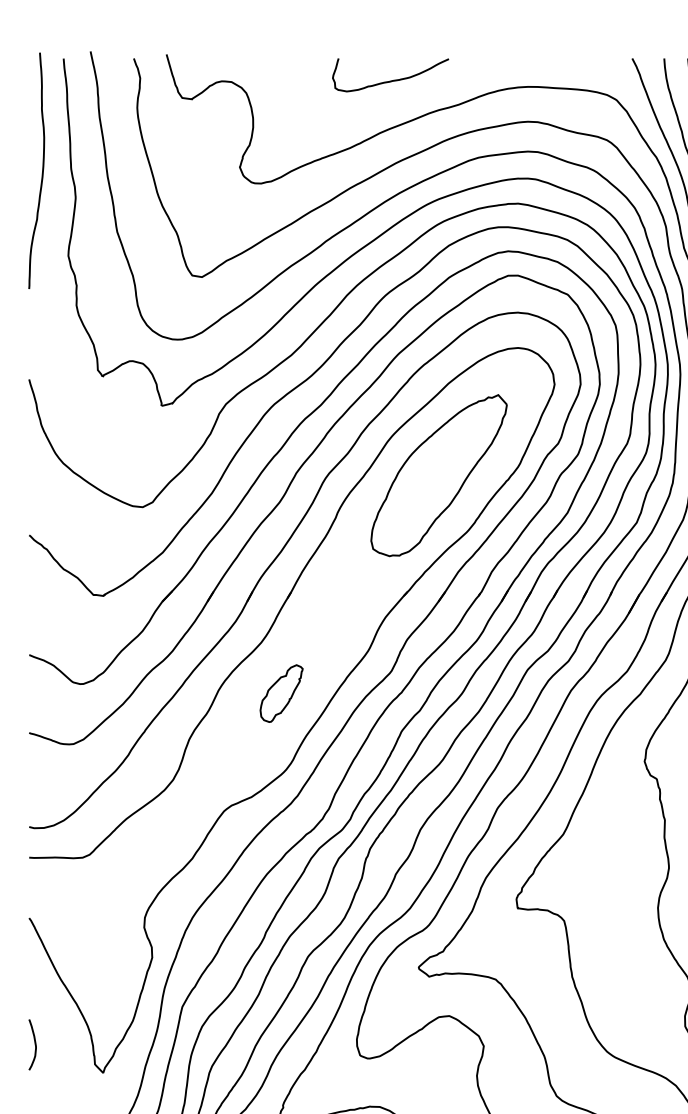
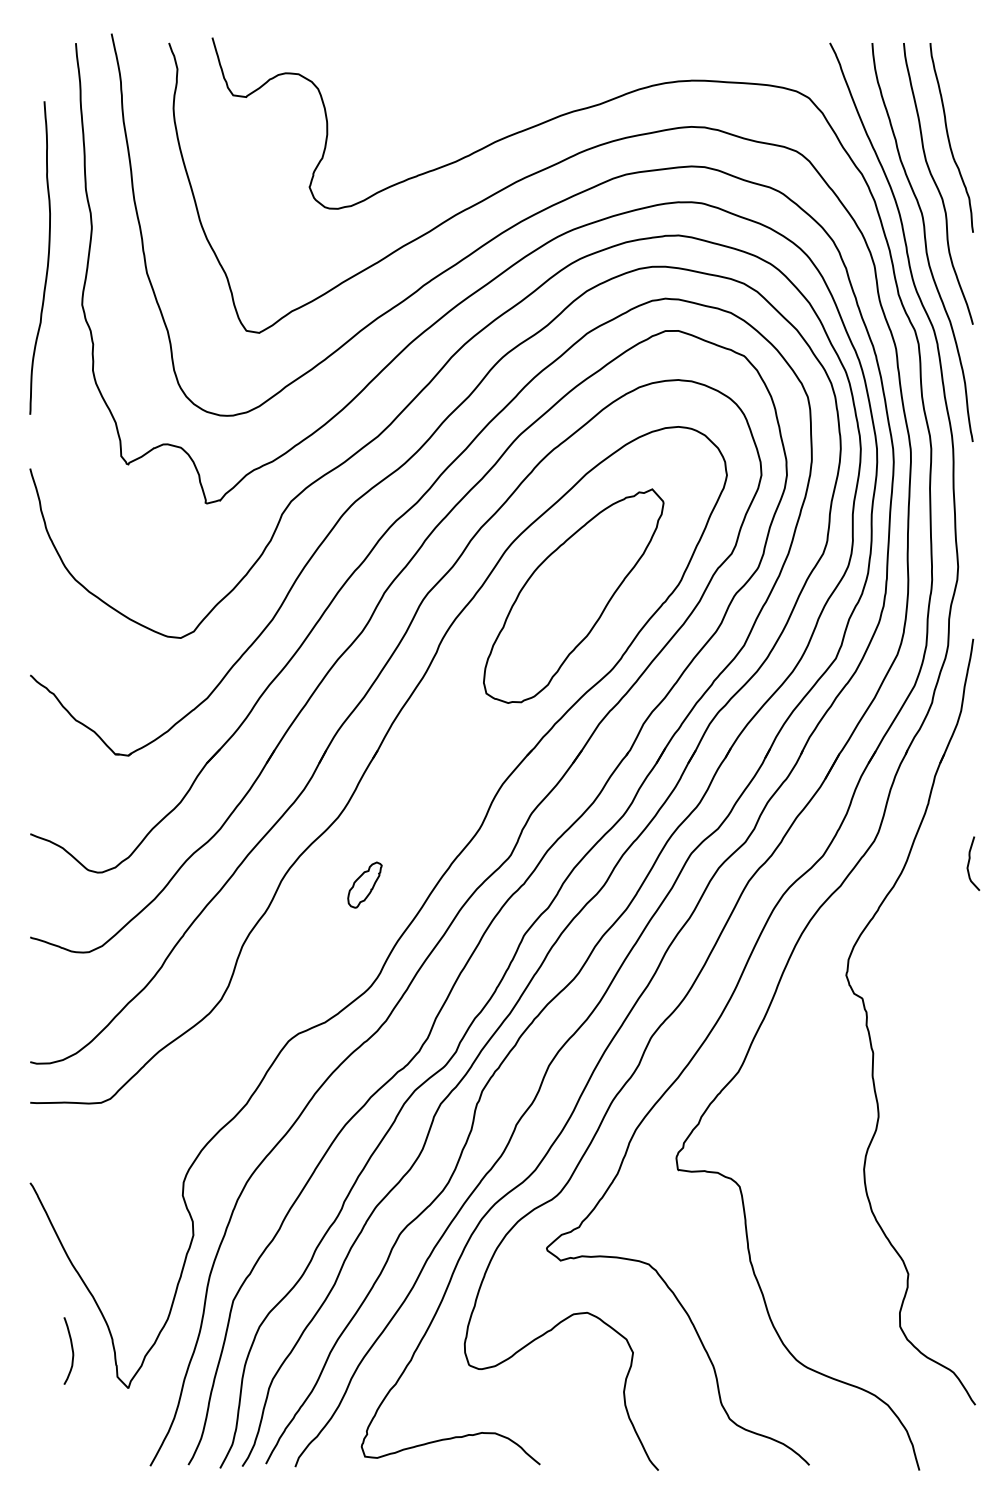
curve: (392, 79) -> (512, 71), removed
curve: (42, 170) -> (47, 257), moved
part: (281, 693) -> (364, 884), size x0.6
curve: (34, 1044) -> (71, 1350), moved

